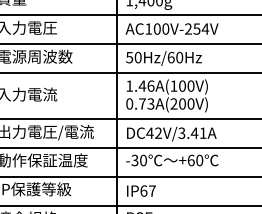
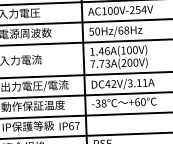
text: (179, 57) -> (126, 30), 50Hz/60Hz -> 50Hz/68Hz
text: (129, 103) -> (92, 63), 0.73A(200V) -> 7.73A(200V)
text: (194, 132) -> (139, 82), DC42V/3.41A -> DC42V/3.11A
text: (143, 160) -> (104, 103), -30 -> -38
text: (141, 190) -> (69, 125), moved

